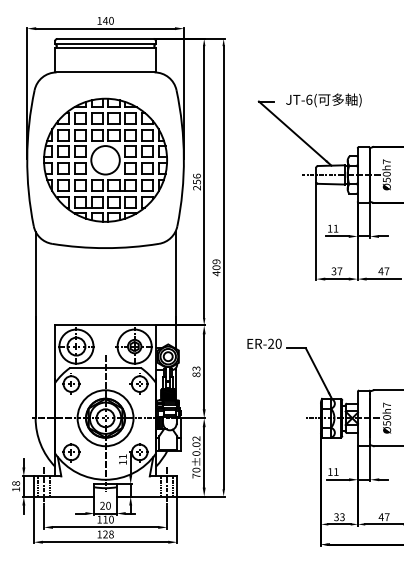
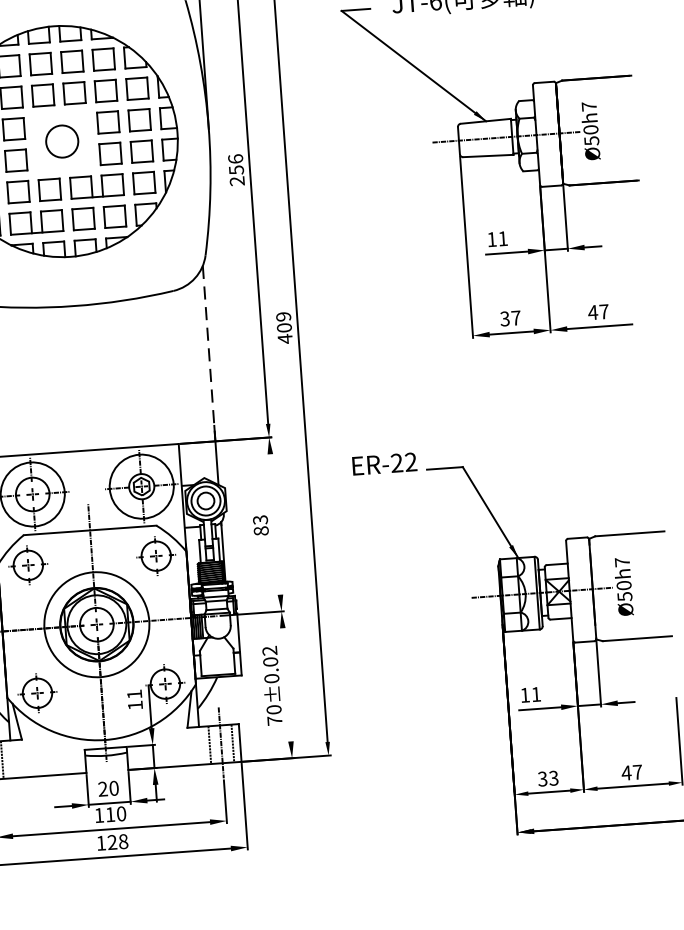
circle: (105, 160) -> (62, 141), size x0.6
line: (175, 278) -> (209, 353), solid -> dashed
text: (278, 343) -> (410, 461), ER-20 -> ER-22
line: (204, 371) -> (275, 523), removed
line: (204, 457) -> (287, 684), removed

